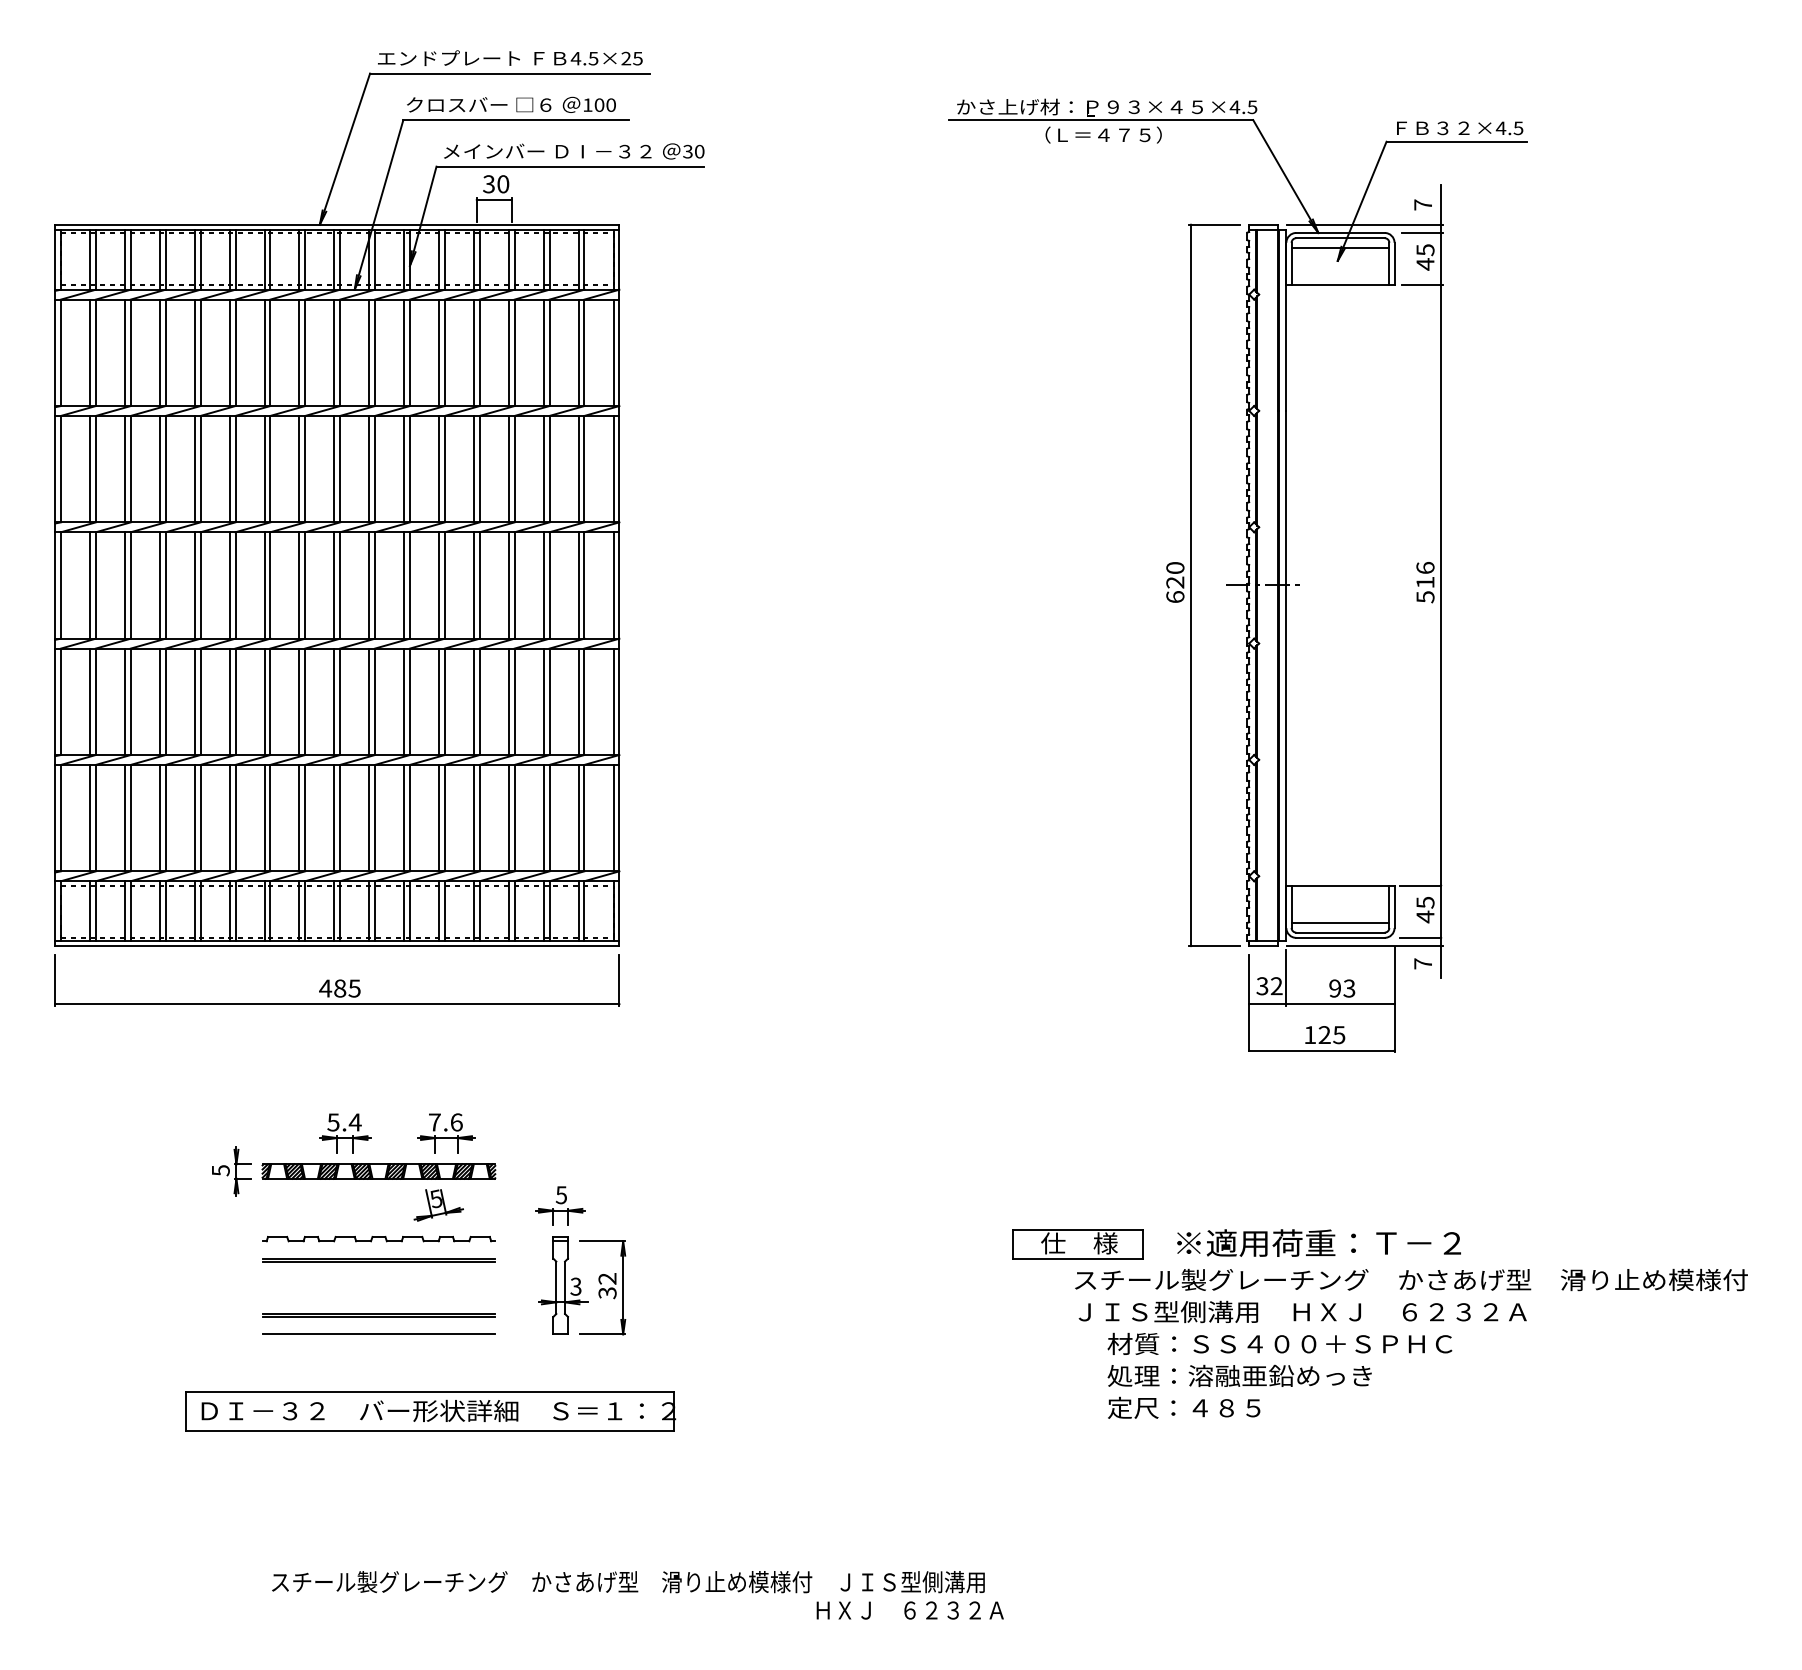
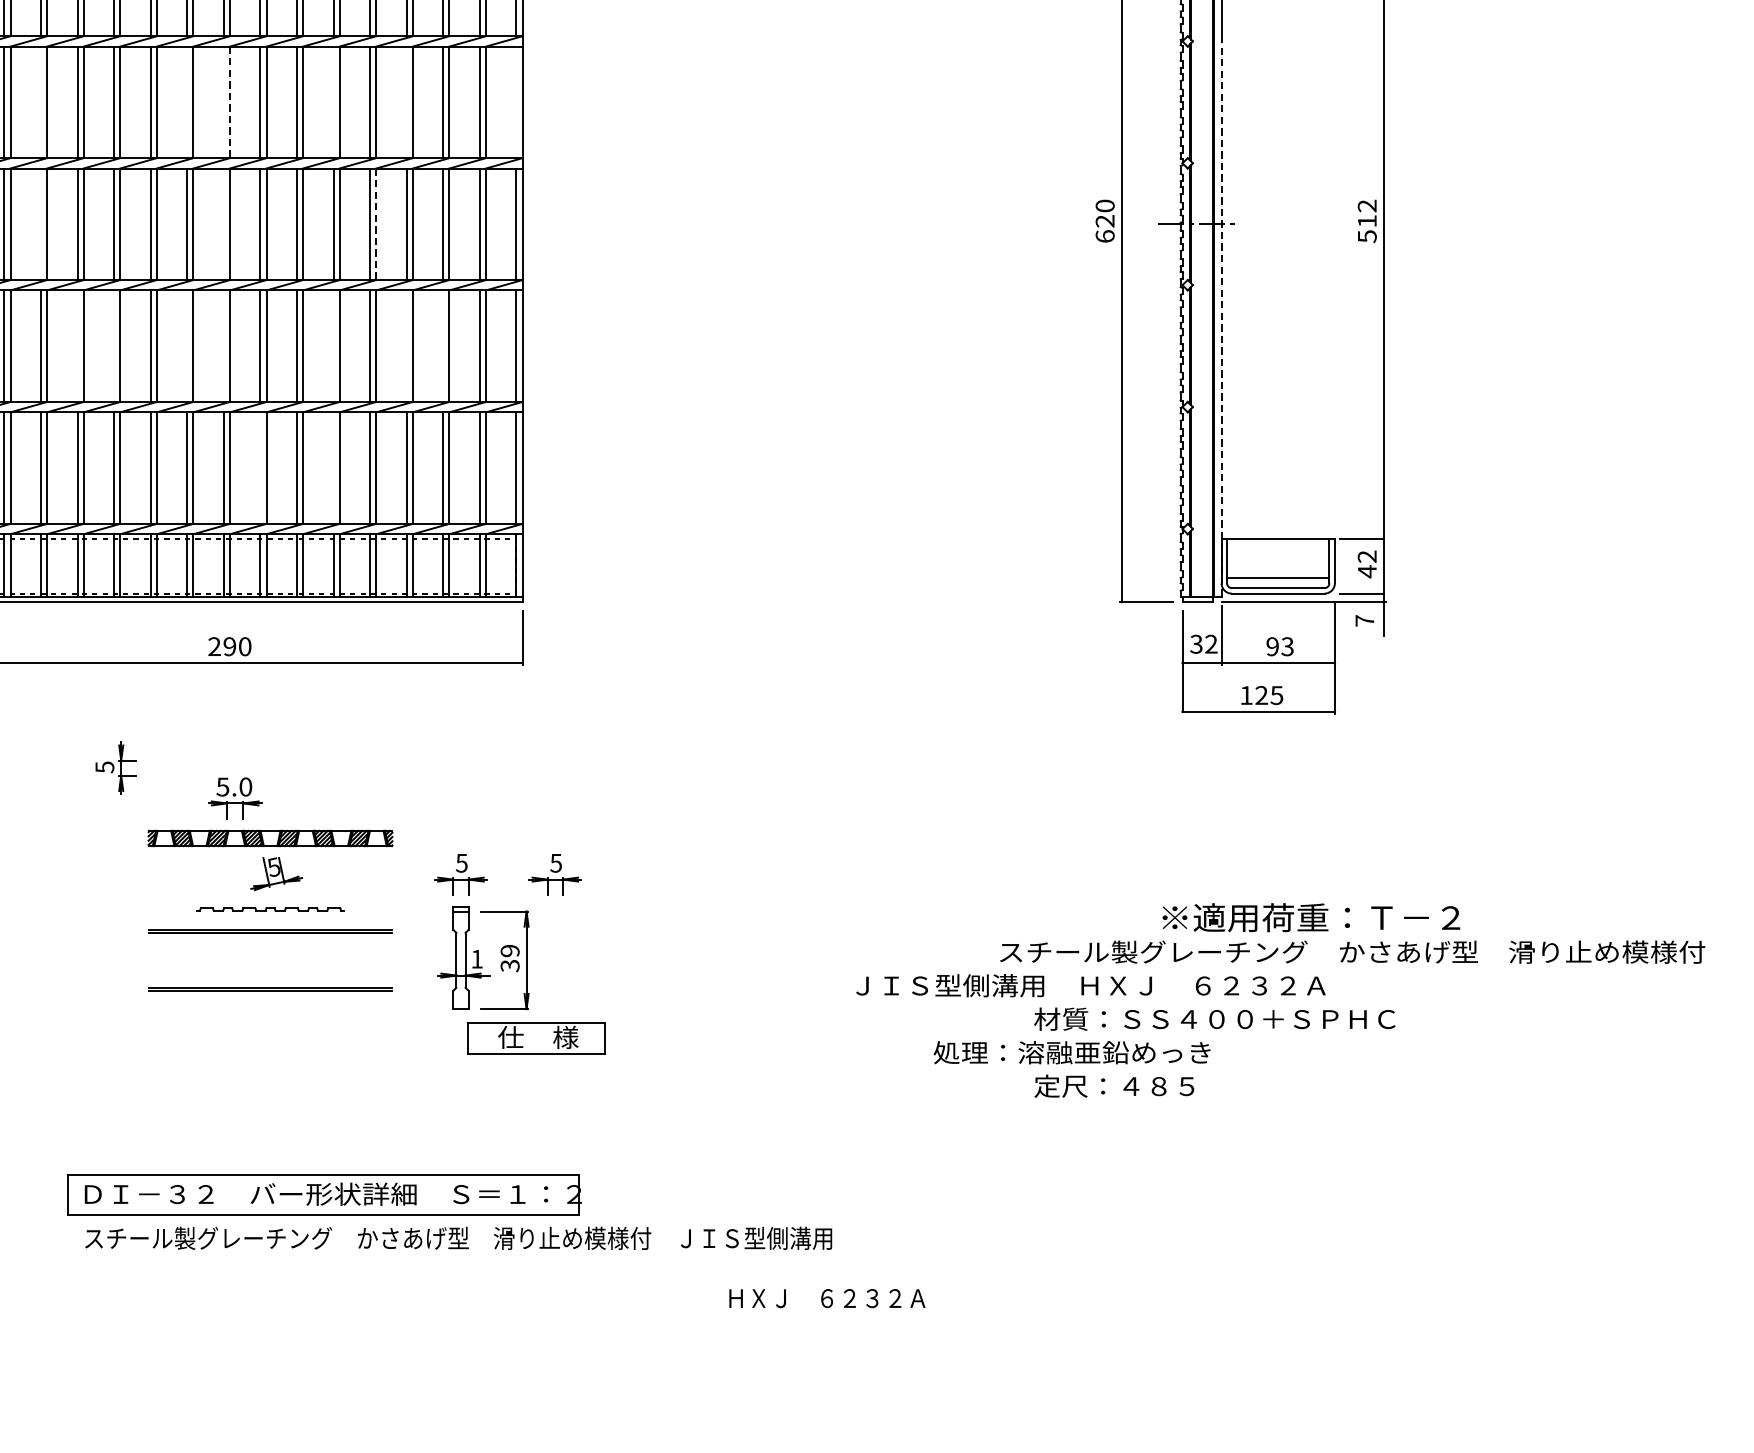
line: (159, 468) -> (40, 101), removed
line: (299, 468) -> (187, 101), removed
line: (334, 468) -> (223, 101), removed
line: (439, 468) -> (334, 101), removed
line: (508, 468) -> (406, 101), removed
line: (613, 468) -> (516, 101), removed
line: (340, 469) -> (230, 102), solid -> dashed
text: (1425, 567) -> (1367, 205), 516 -> 512
line: (159, 585) -> (40, 224), removed
line: (334, 585) -> (223, 224), removed
line: (479, 585) -> (375, 224), solid -> dashed
line: (1286, 675) -> (1221, 318), solid -> dashed
line: (194, 701) -> (77, 345), removed
line: (229, 701) -> (113, 345), removed
line: (299, 701) -> (187, 345), removed
line: (334, 701) -> (223, 345), removed
line: (439, 701) -> (334, 345), removed
line: (508, 701) -> (406, 345), removed
line: (543, 701) -> (443, 345), removed
line: (369, 817) -> (260, 467), removed
line: (439, 817) -> (334, 467), removed
text: (1425, 902) -> (1367, 556), 45 -> 42
text: (339, 988) -> (229, 646), 485 -> 290
text: (354, 1122) -> (244, 787), 5.4 -> 5.0
part: (446, 1133) -> (341, 798), removed
part: (231, 1171) -> (116, 768), moved
part: (438, 1205) -> (276, 874), moved
part: (650, 1205) -> (555, 874), added
part: (378, 1239) -> (270, 909), size x0.6
text: (1318, 1242) -> (1310, 917), moved
part: (1077, 1244) -> (536, 1038), moved
text: (607, 1278) -> (510, 950), 32 -> 39
text: (575, 1286) -> (476, 958), 3 -> 1
text: (1302, 1311) -> (1090, 985), moved
line: (378, 1333) -> (270, 1008), removed
text: (1239, 1375) -> (1071, 1052), moved
part: (430, 1411) -> (324, 1194), moved
text: (628, 1582) -> (458, 1238), moved

